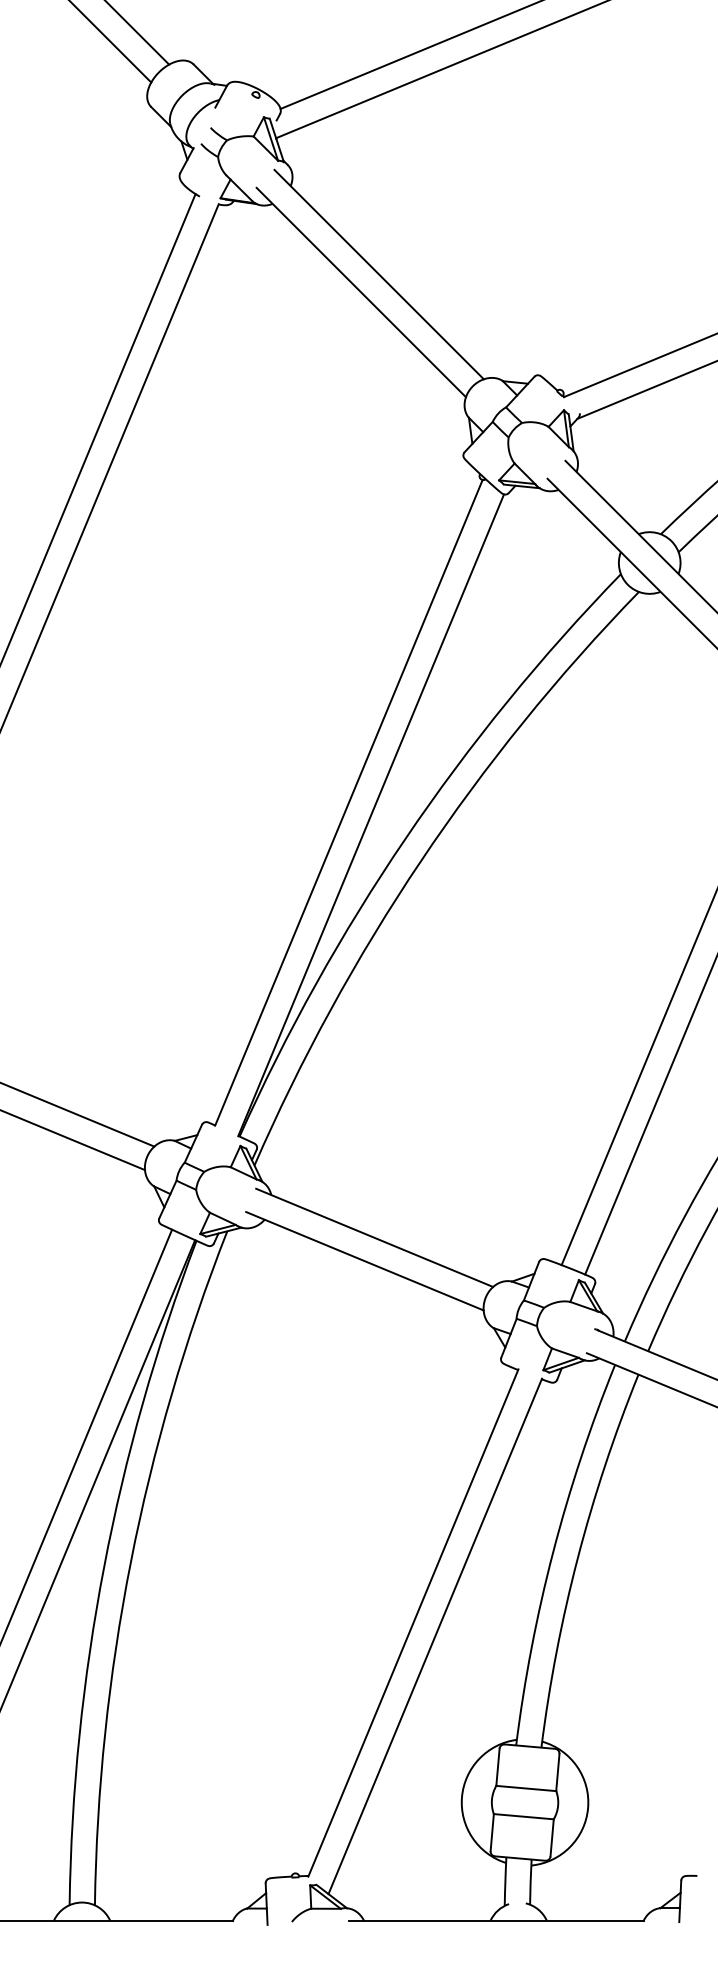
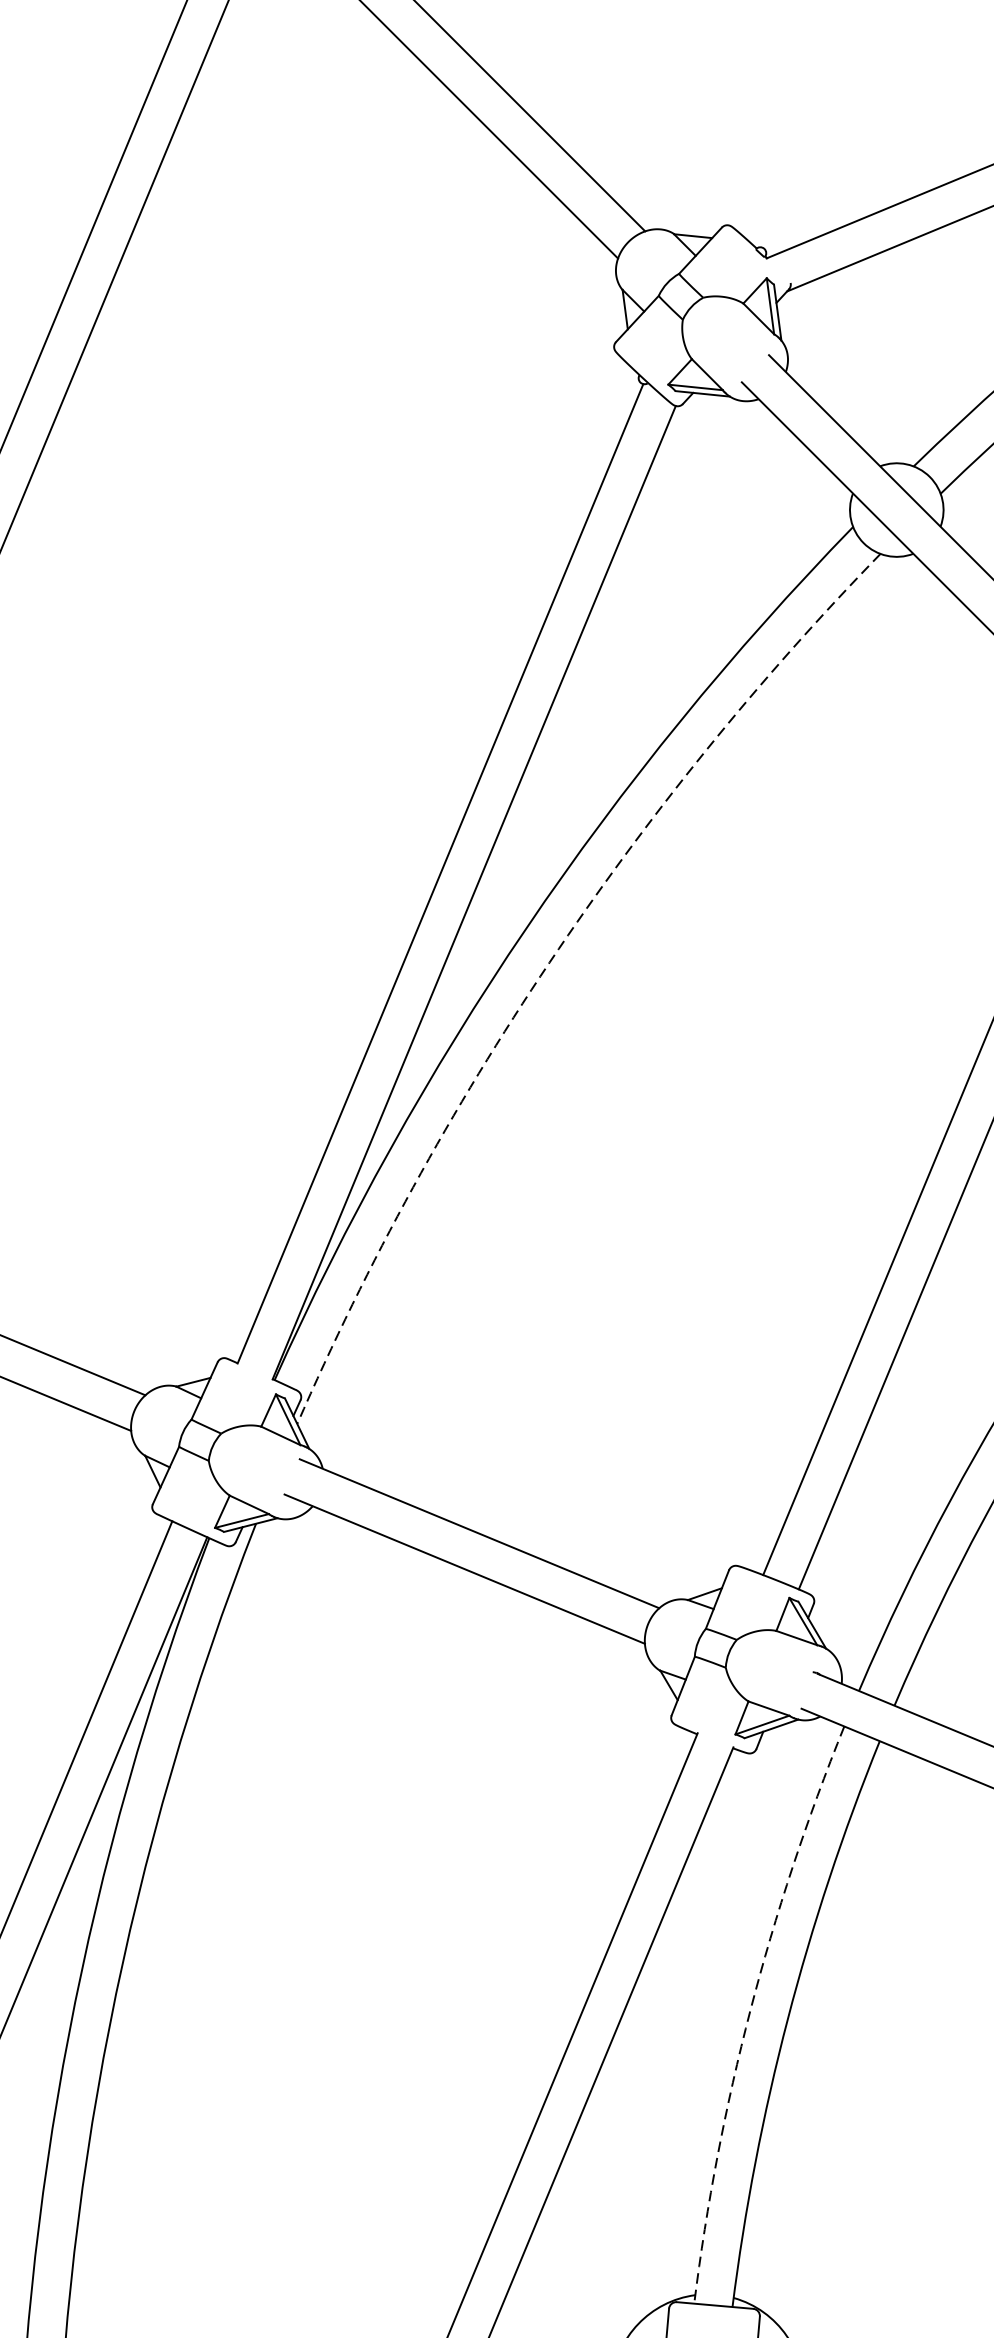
arc: (420, 861) -> (549, 962), solid -> dashed
arc: (553, 1551) -> (750, 2009), solid -> dashed

